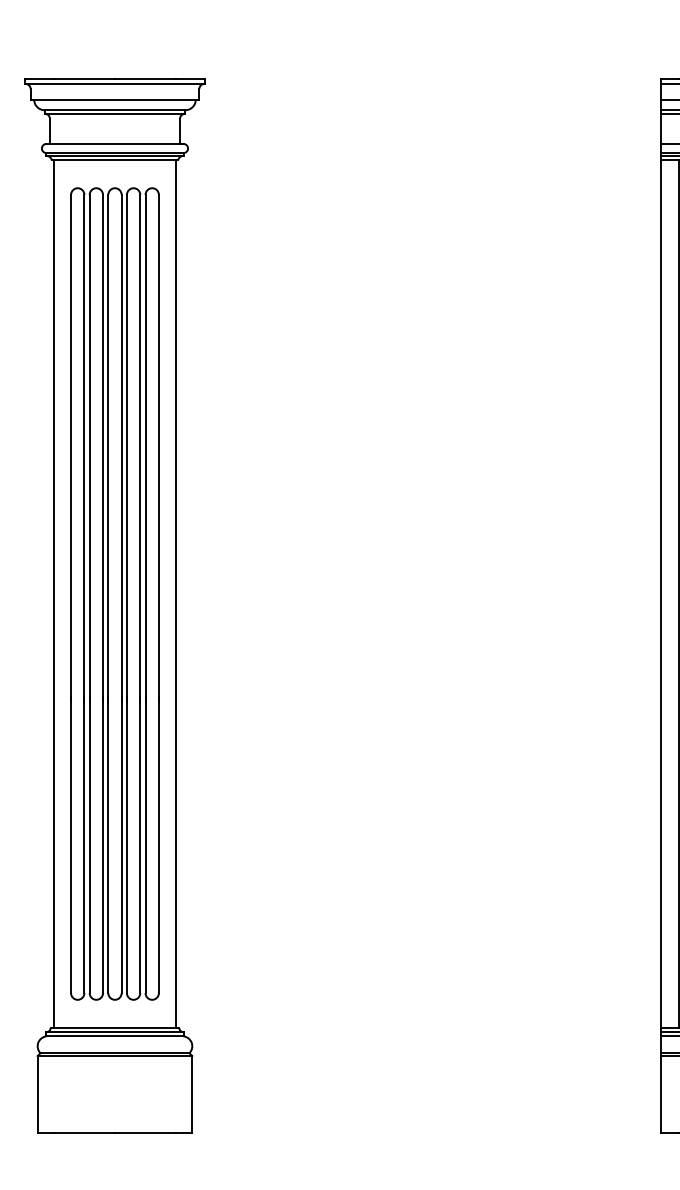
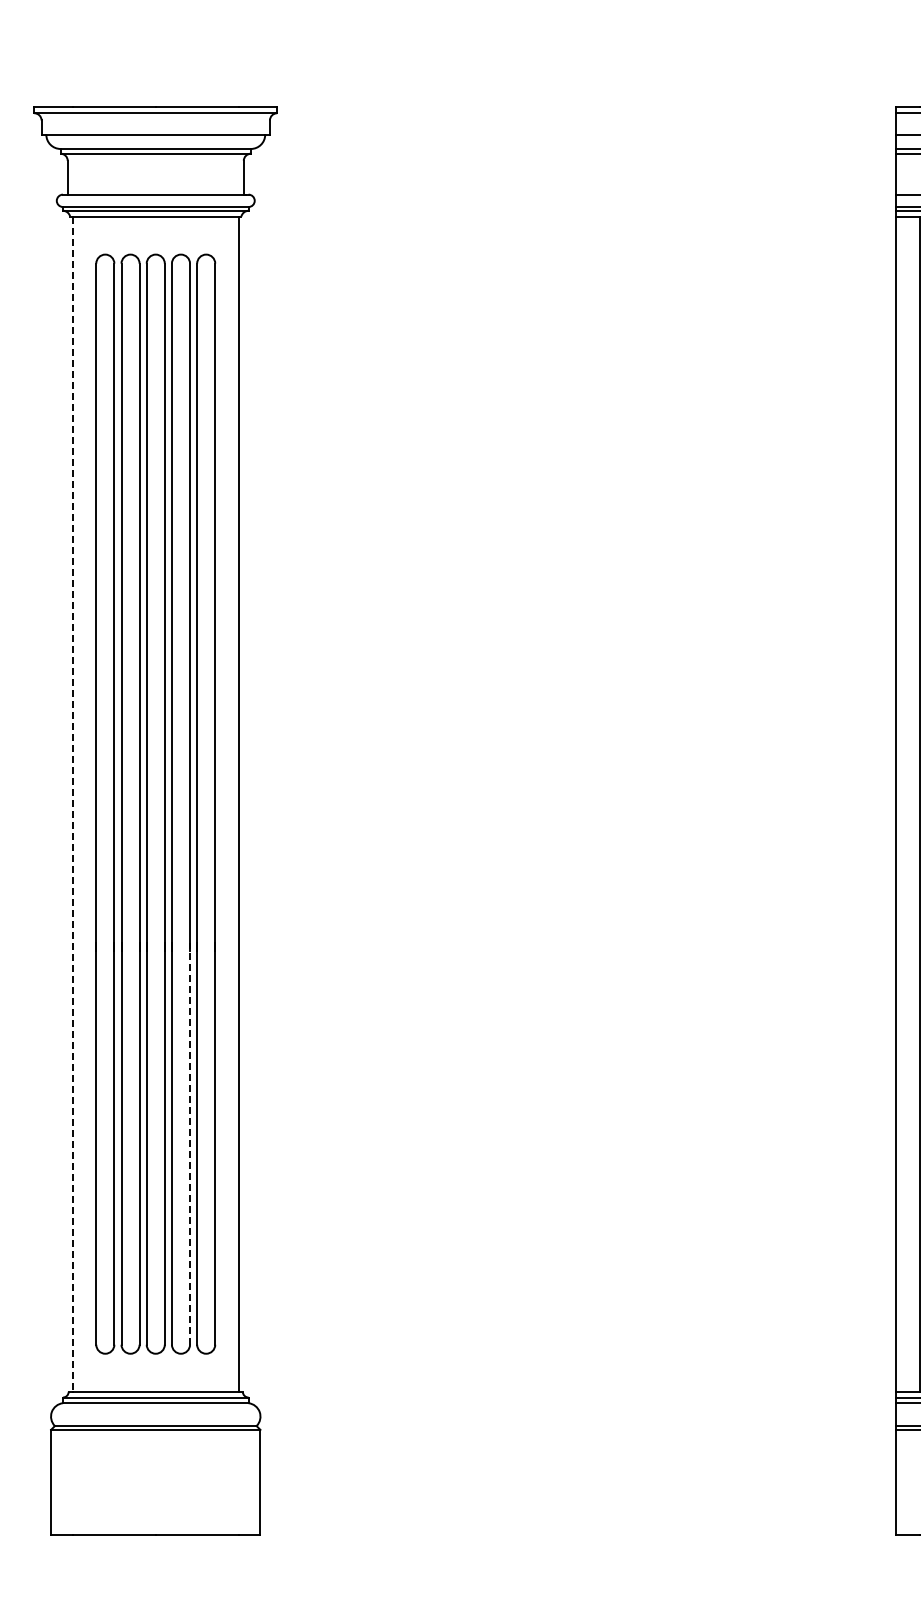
line: (53, 594) -> (72, 804), solid -> dashed
line: (140, 845) -> (190, 1144), solid -> dashed

